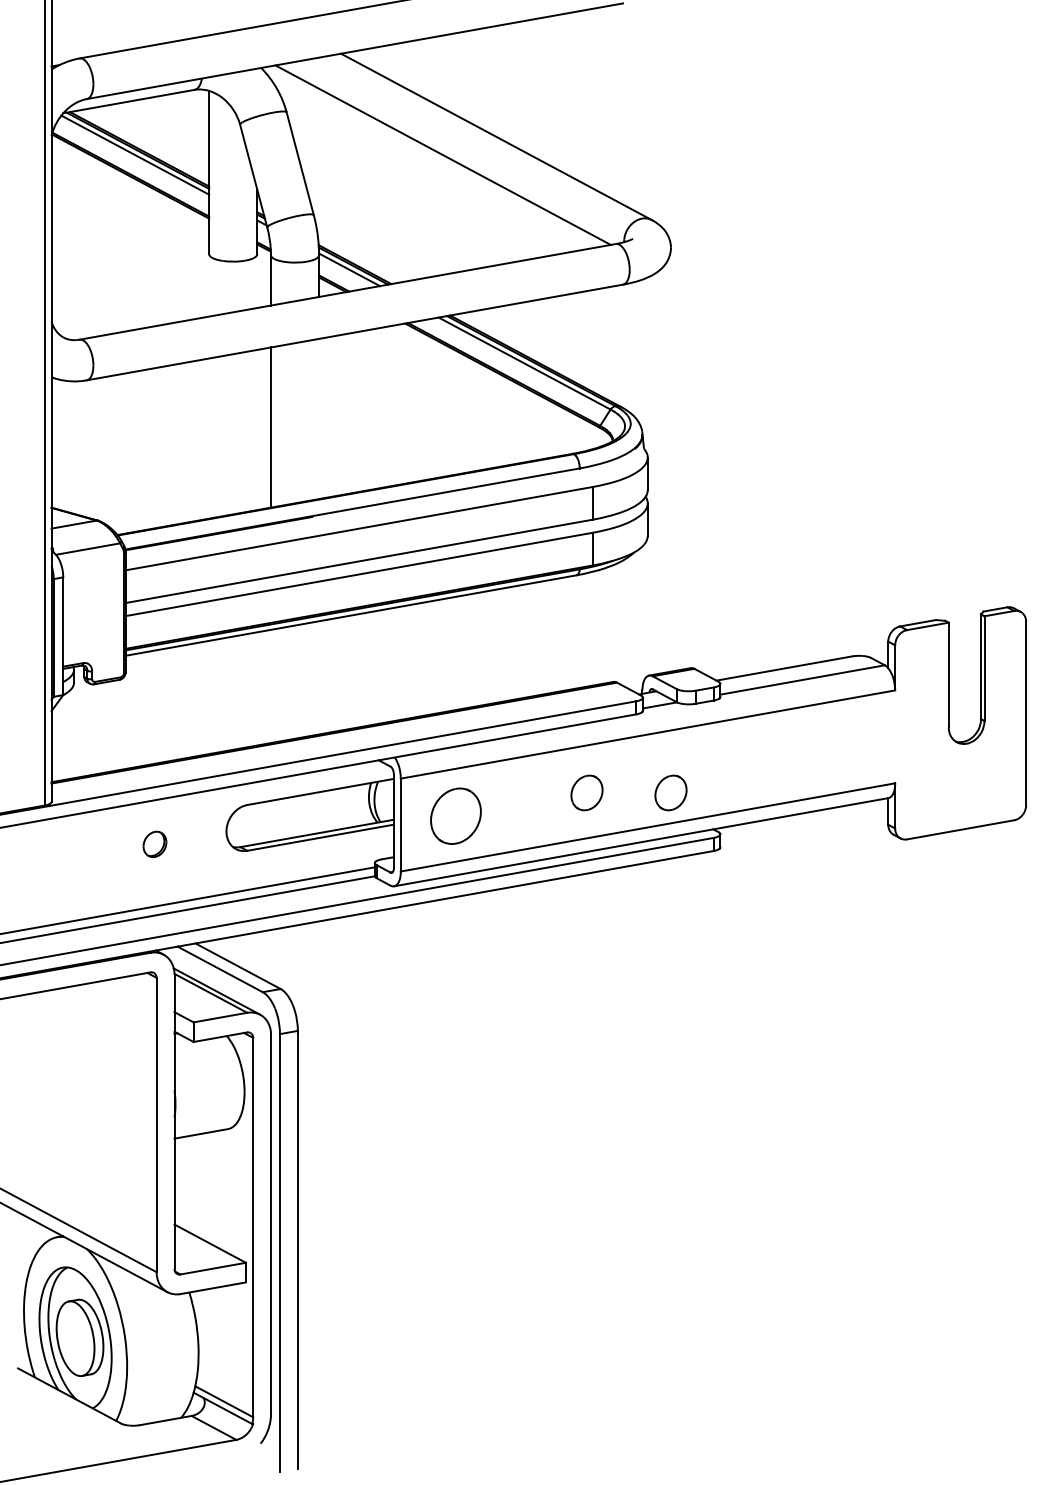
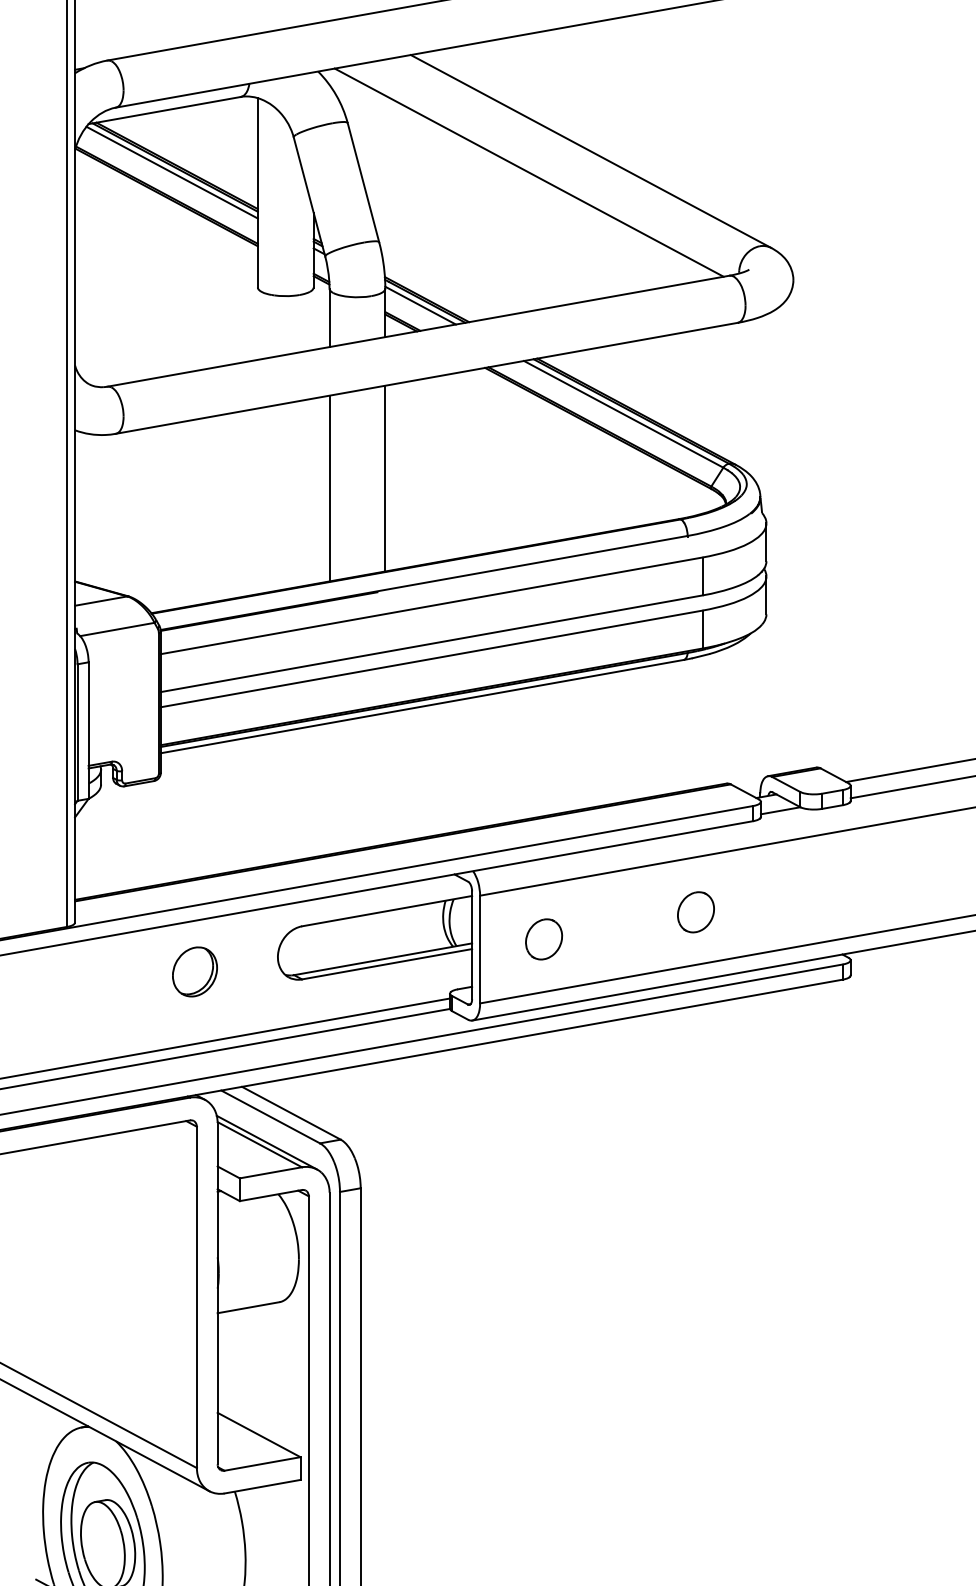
line: (319, 418) -> (385, 478), added
part: (670, 792) -> (792, 911), removed
part: (455, 816) -> (543, 939), size x0.62
part: (154, 844) -> (194, 972), size x1.67

